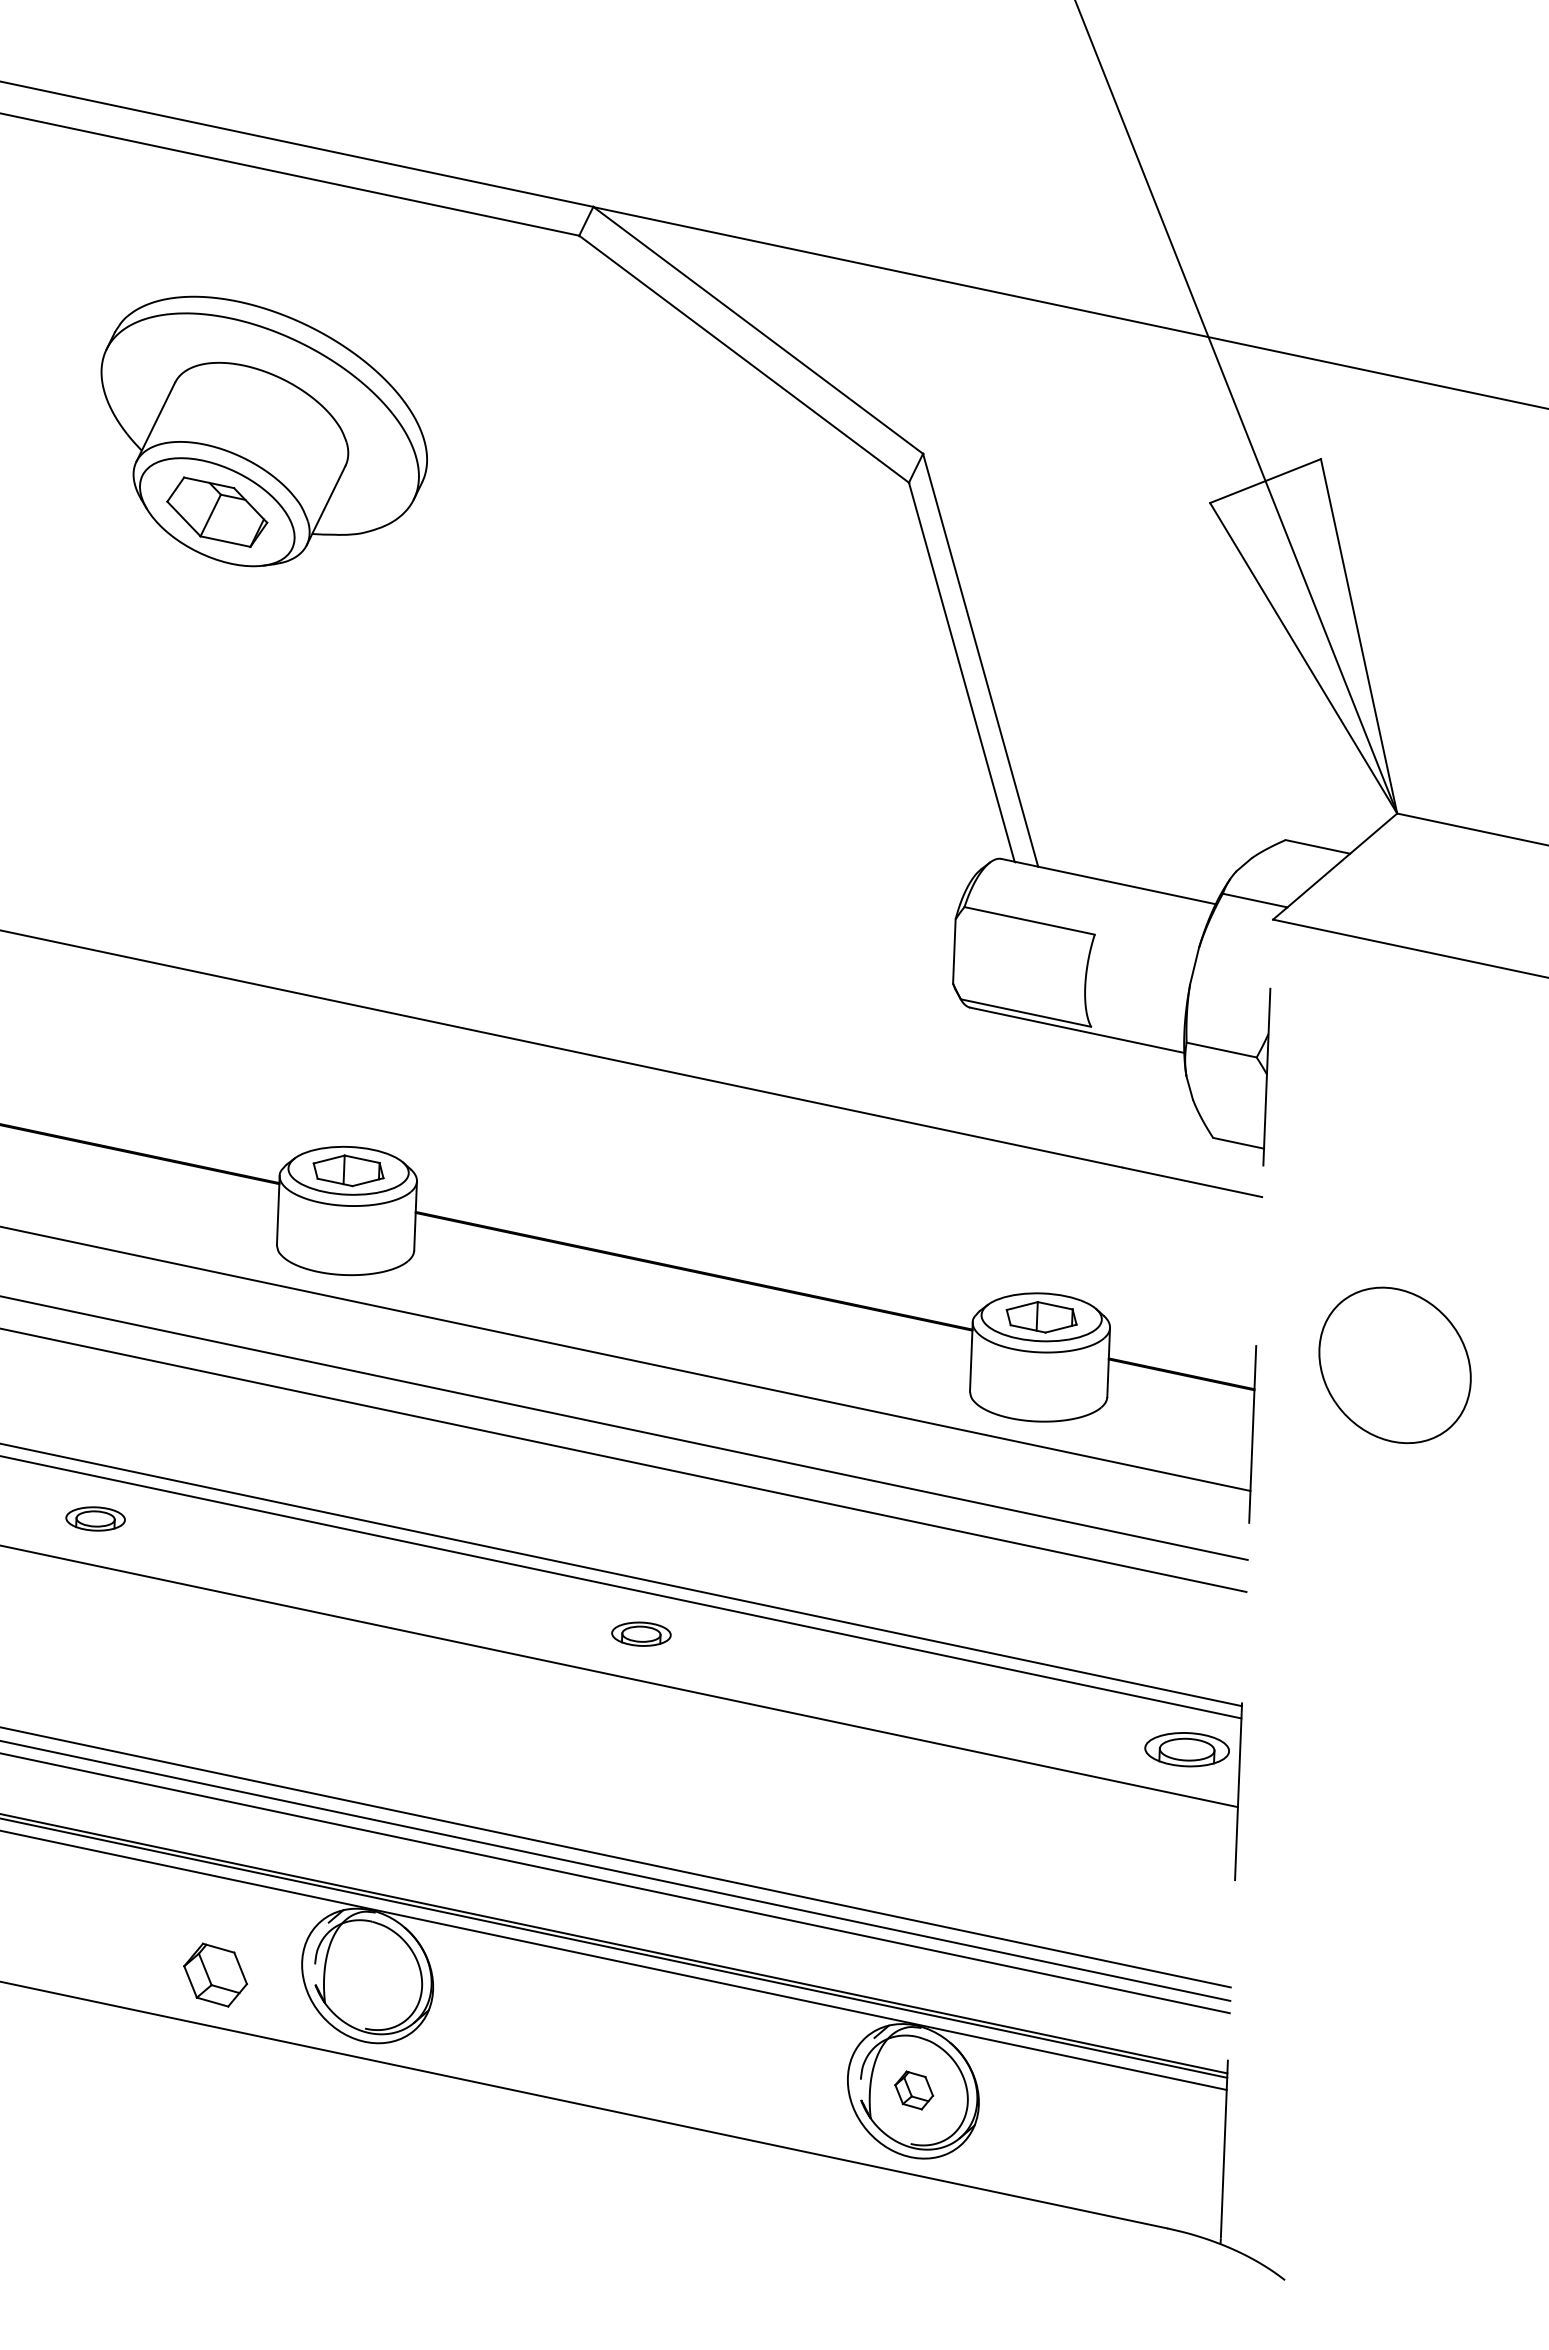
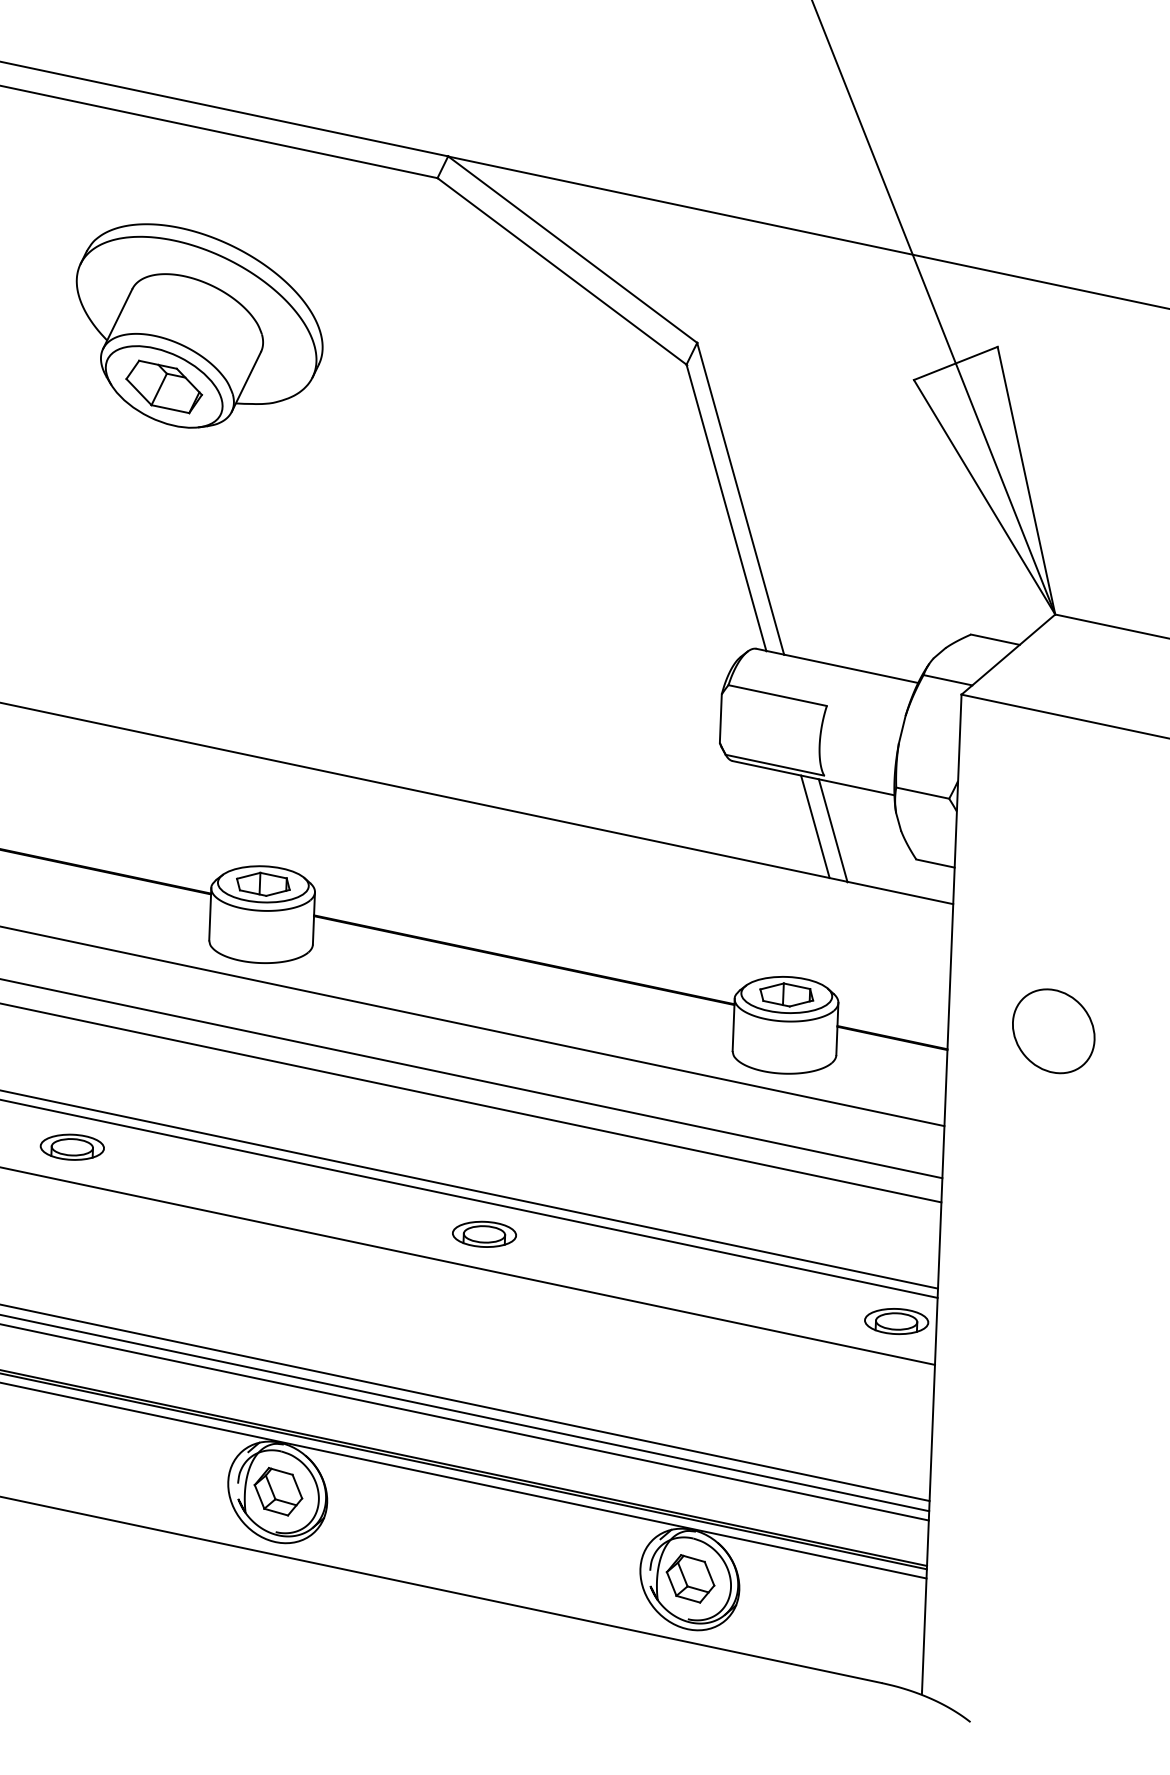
line: (1079, 1094) -> (815, 826), added
line: (1103, 1099) -> (833, 830), added
part: (1395, 1365) -> (1053, 1031), size x0.71
part: (95, 1518) -> (72, 1146), size x1.43
line: (1246, 1579) -> (941, 1192), dashed -> solid
part: (641, 1633) -> (484, 1233), size x1.43
part: (215, 1974) -> (278, 1491), moved
part: (913, 2090) -> (689, 1578), size x1.67

